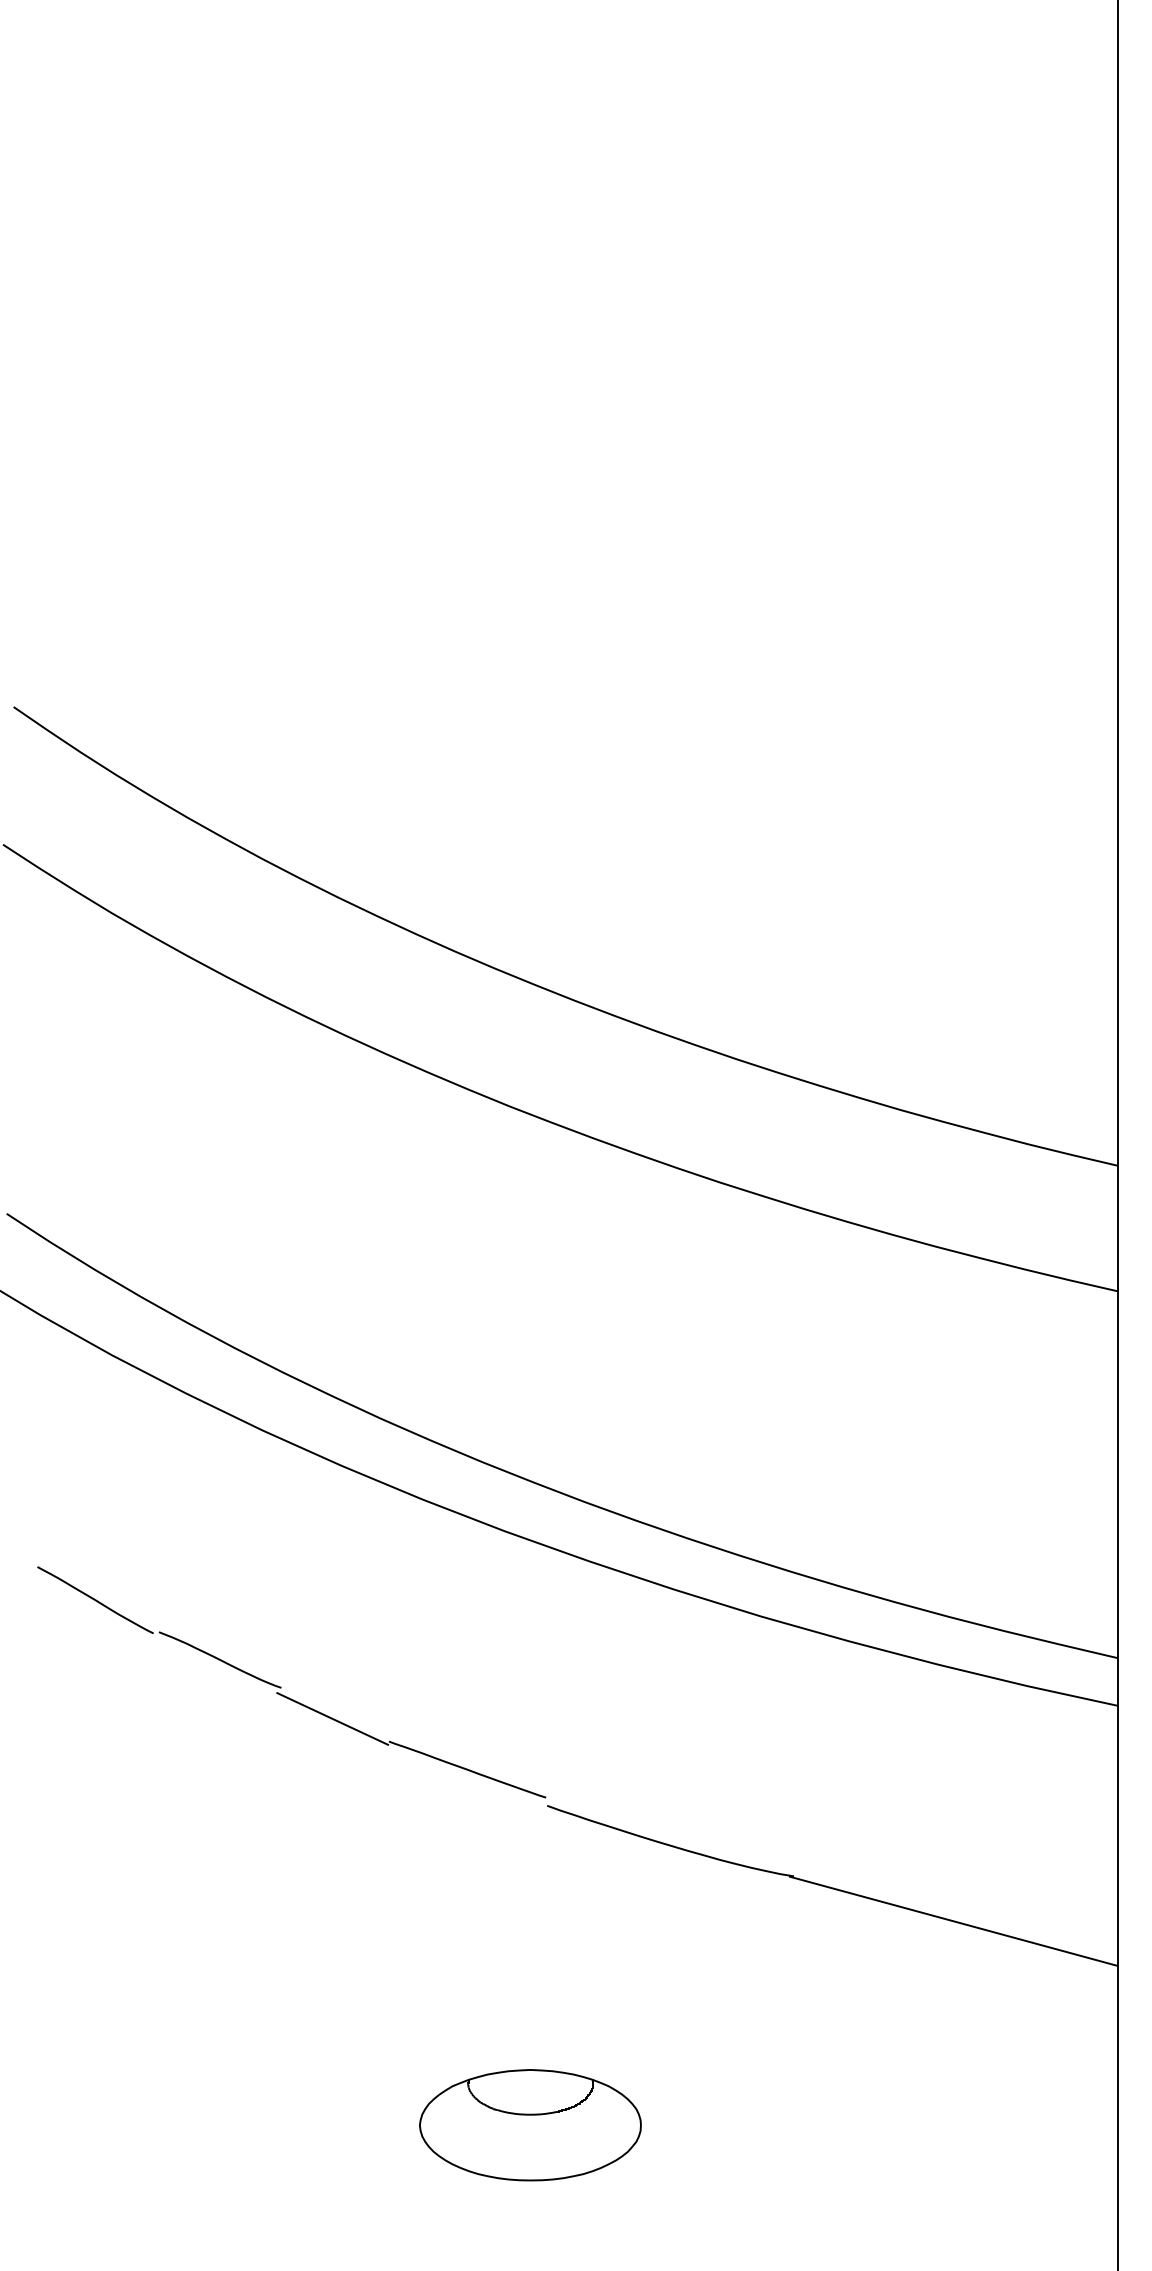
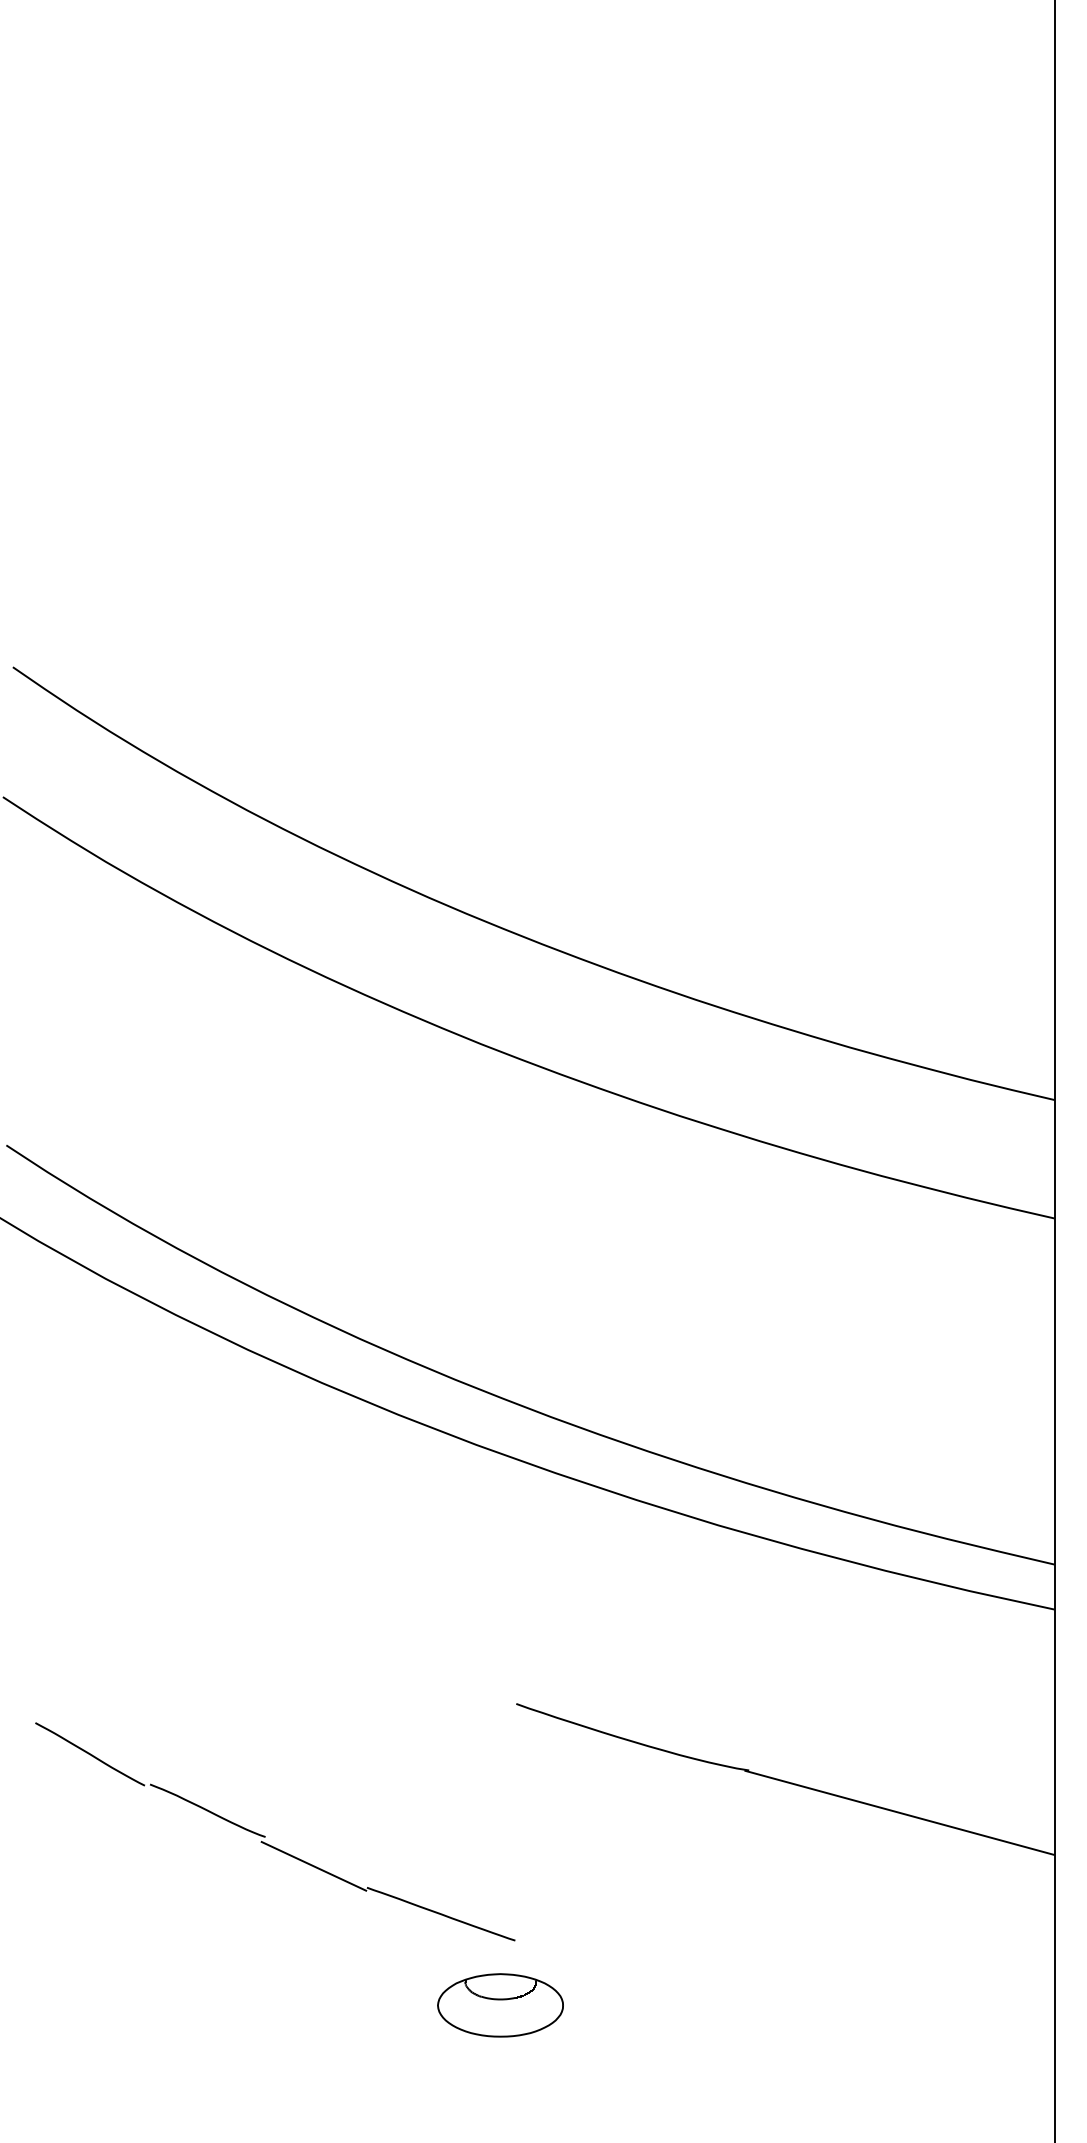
part: (281, 1687) -> (265, 1836), moved
part: (530, 2125) -> (500, 2005), size x0.6

